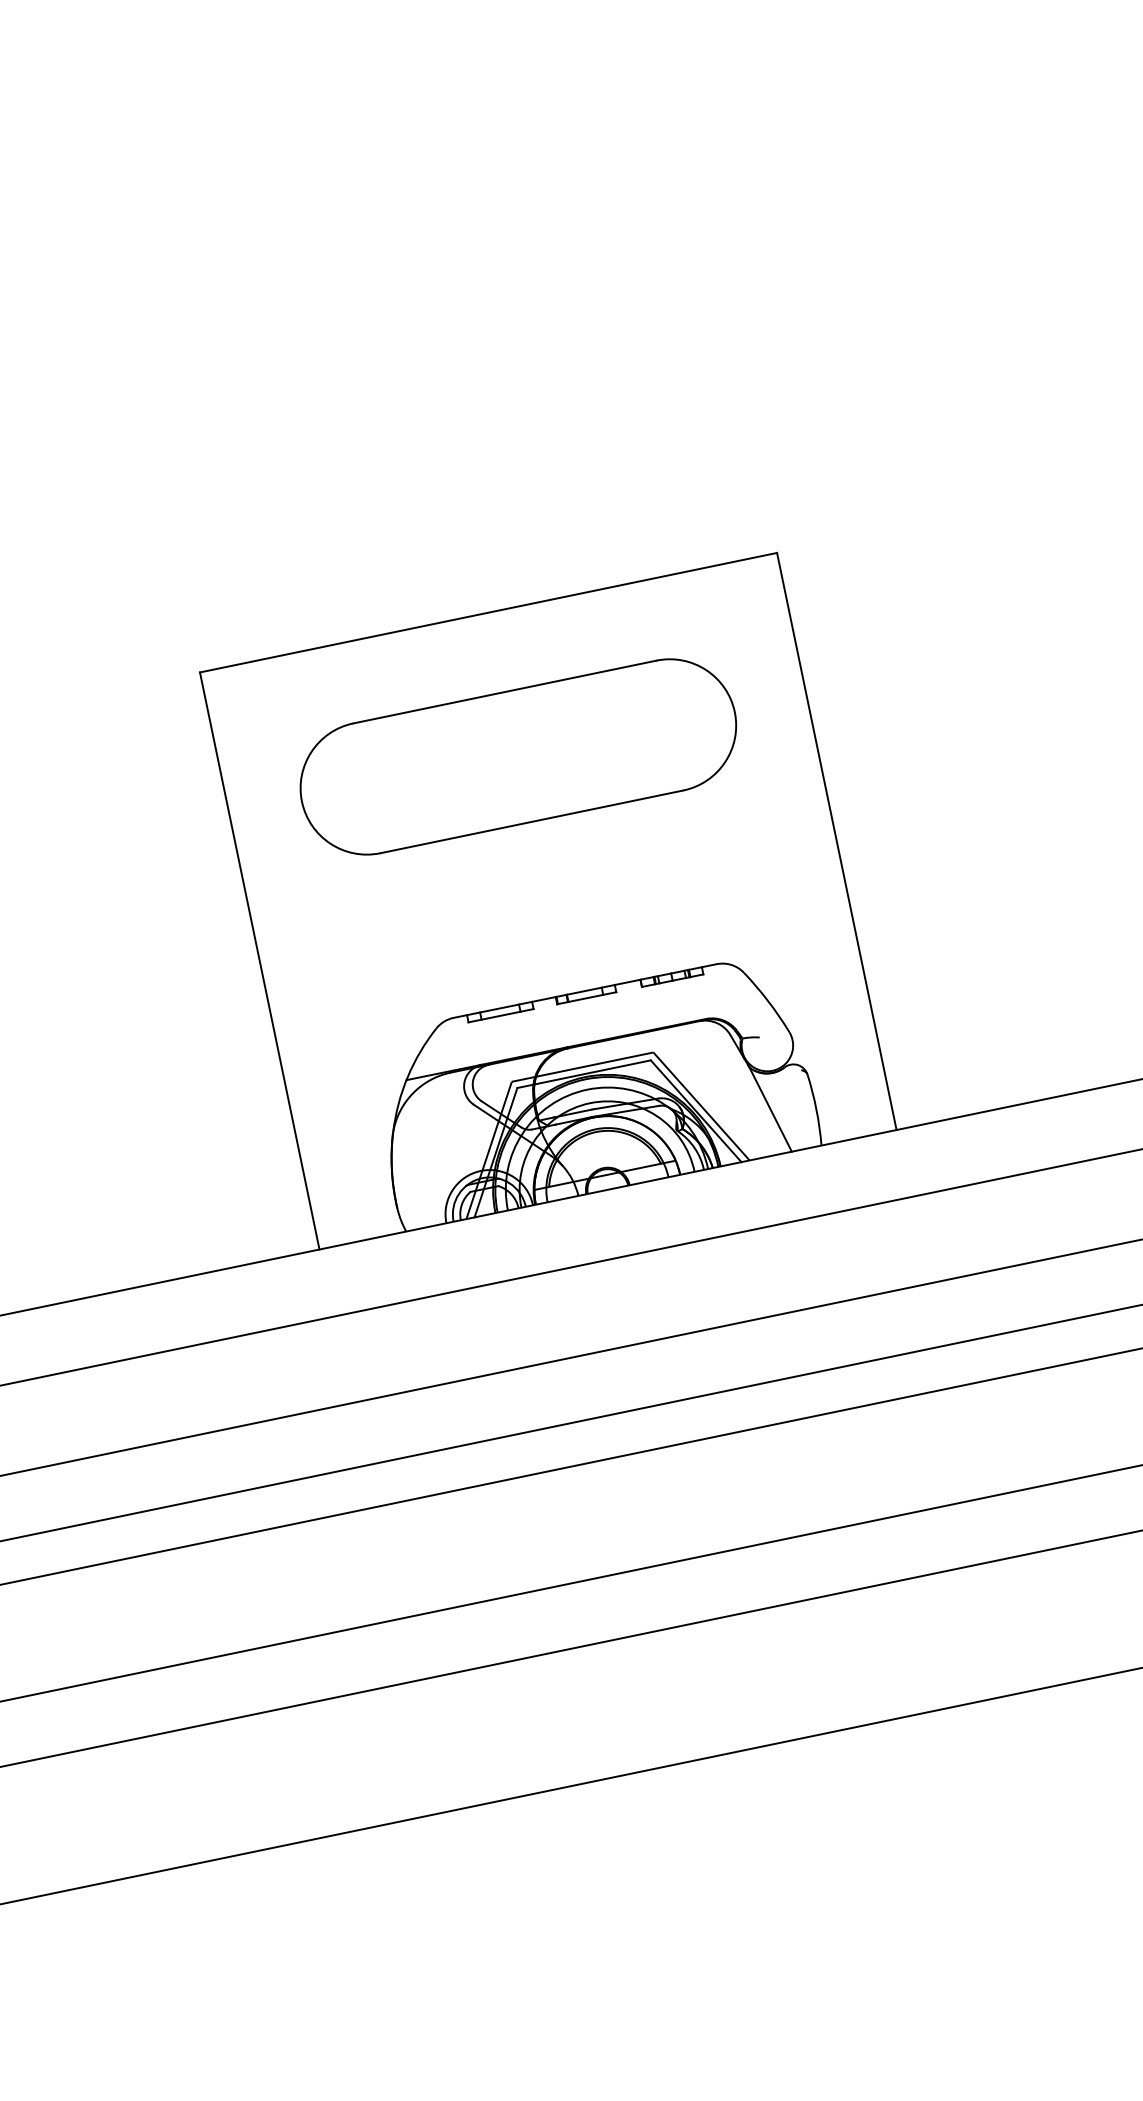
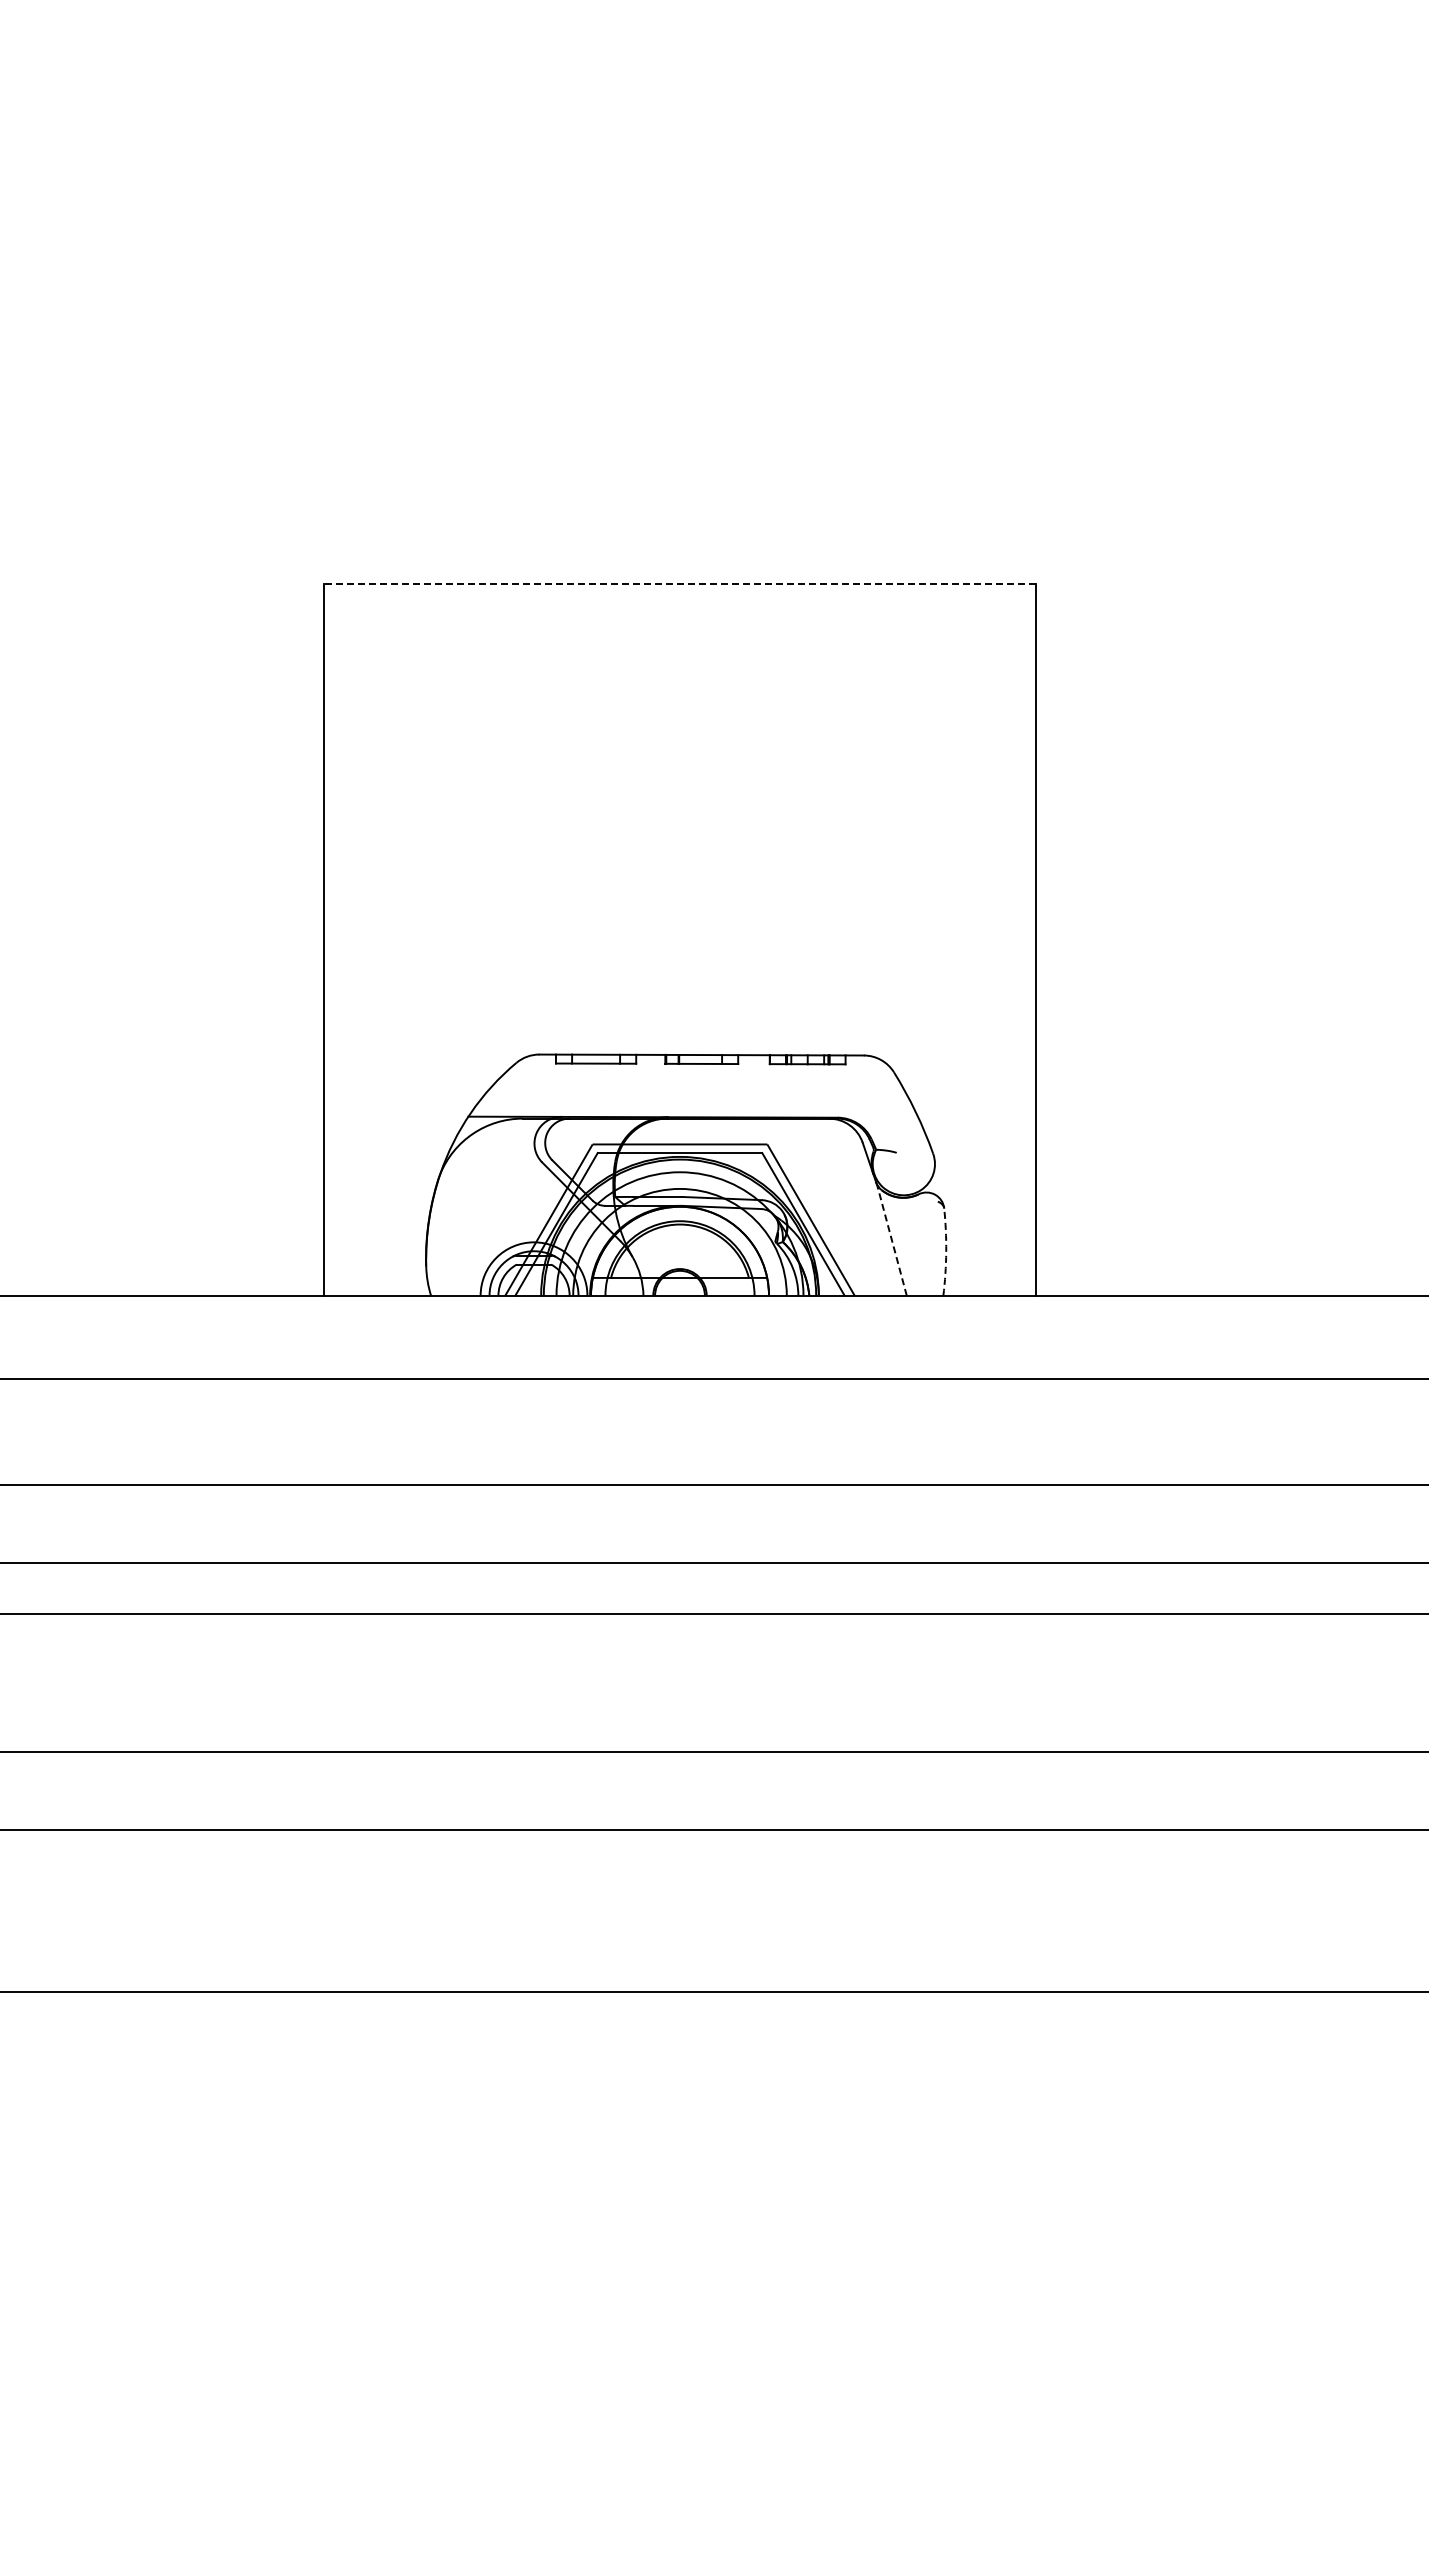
line: (488, 612) -> (679, 583), solid -> dashed
part: (517, 756) -> (679, 761), removed
arc: (816, 1109) -> (946, 1252), solid -> dashed
line: (771, 1110) -> (892, 1241), solid -> dashed

